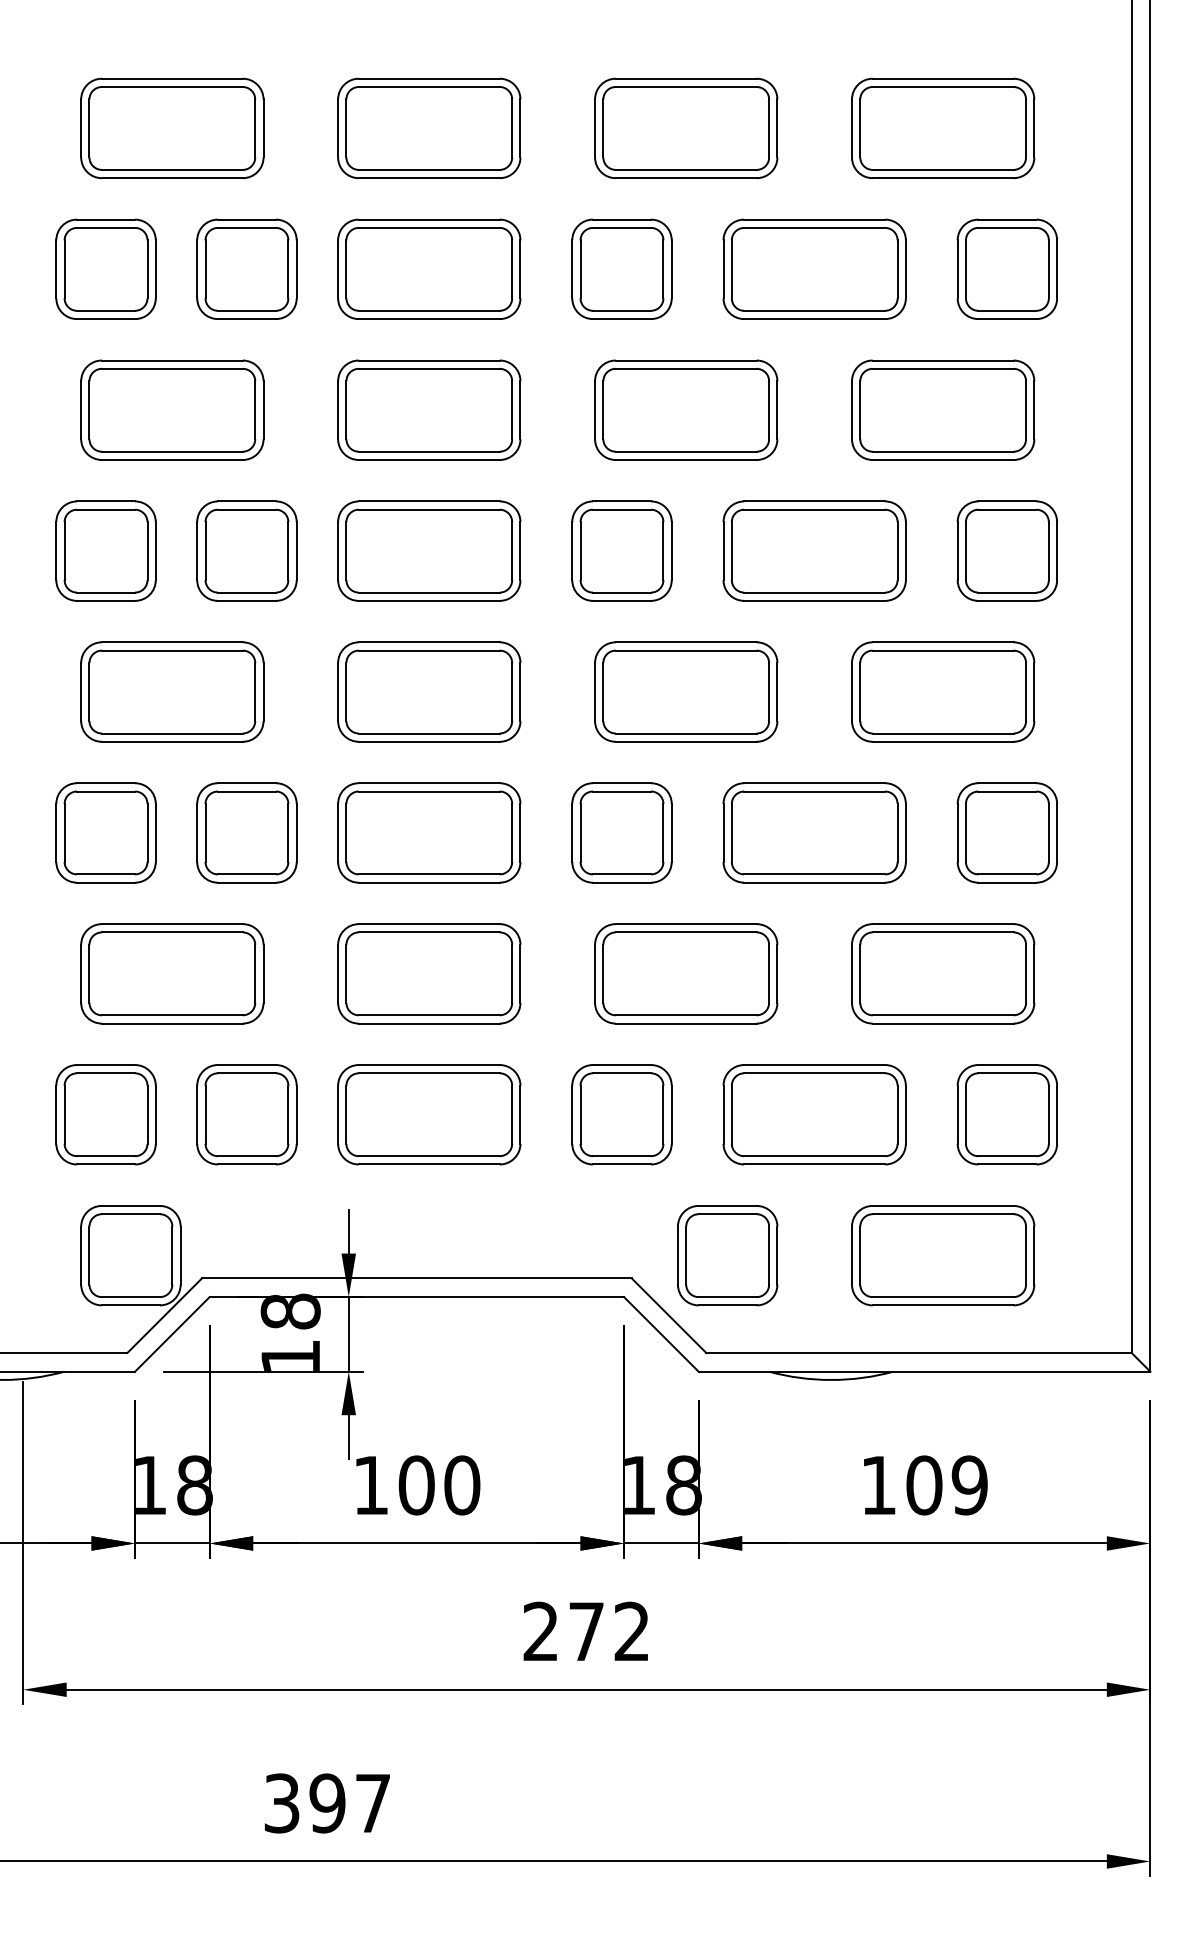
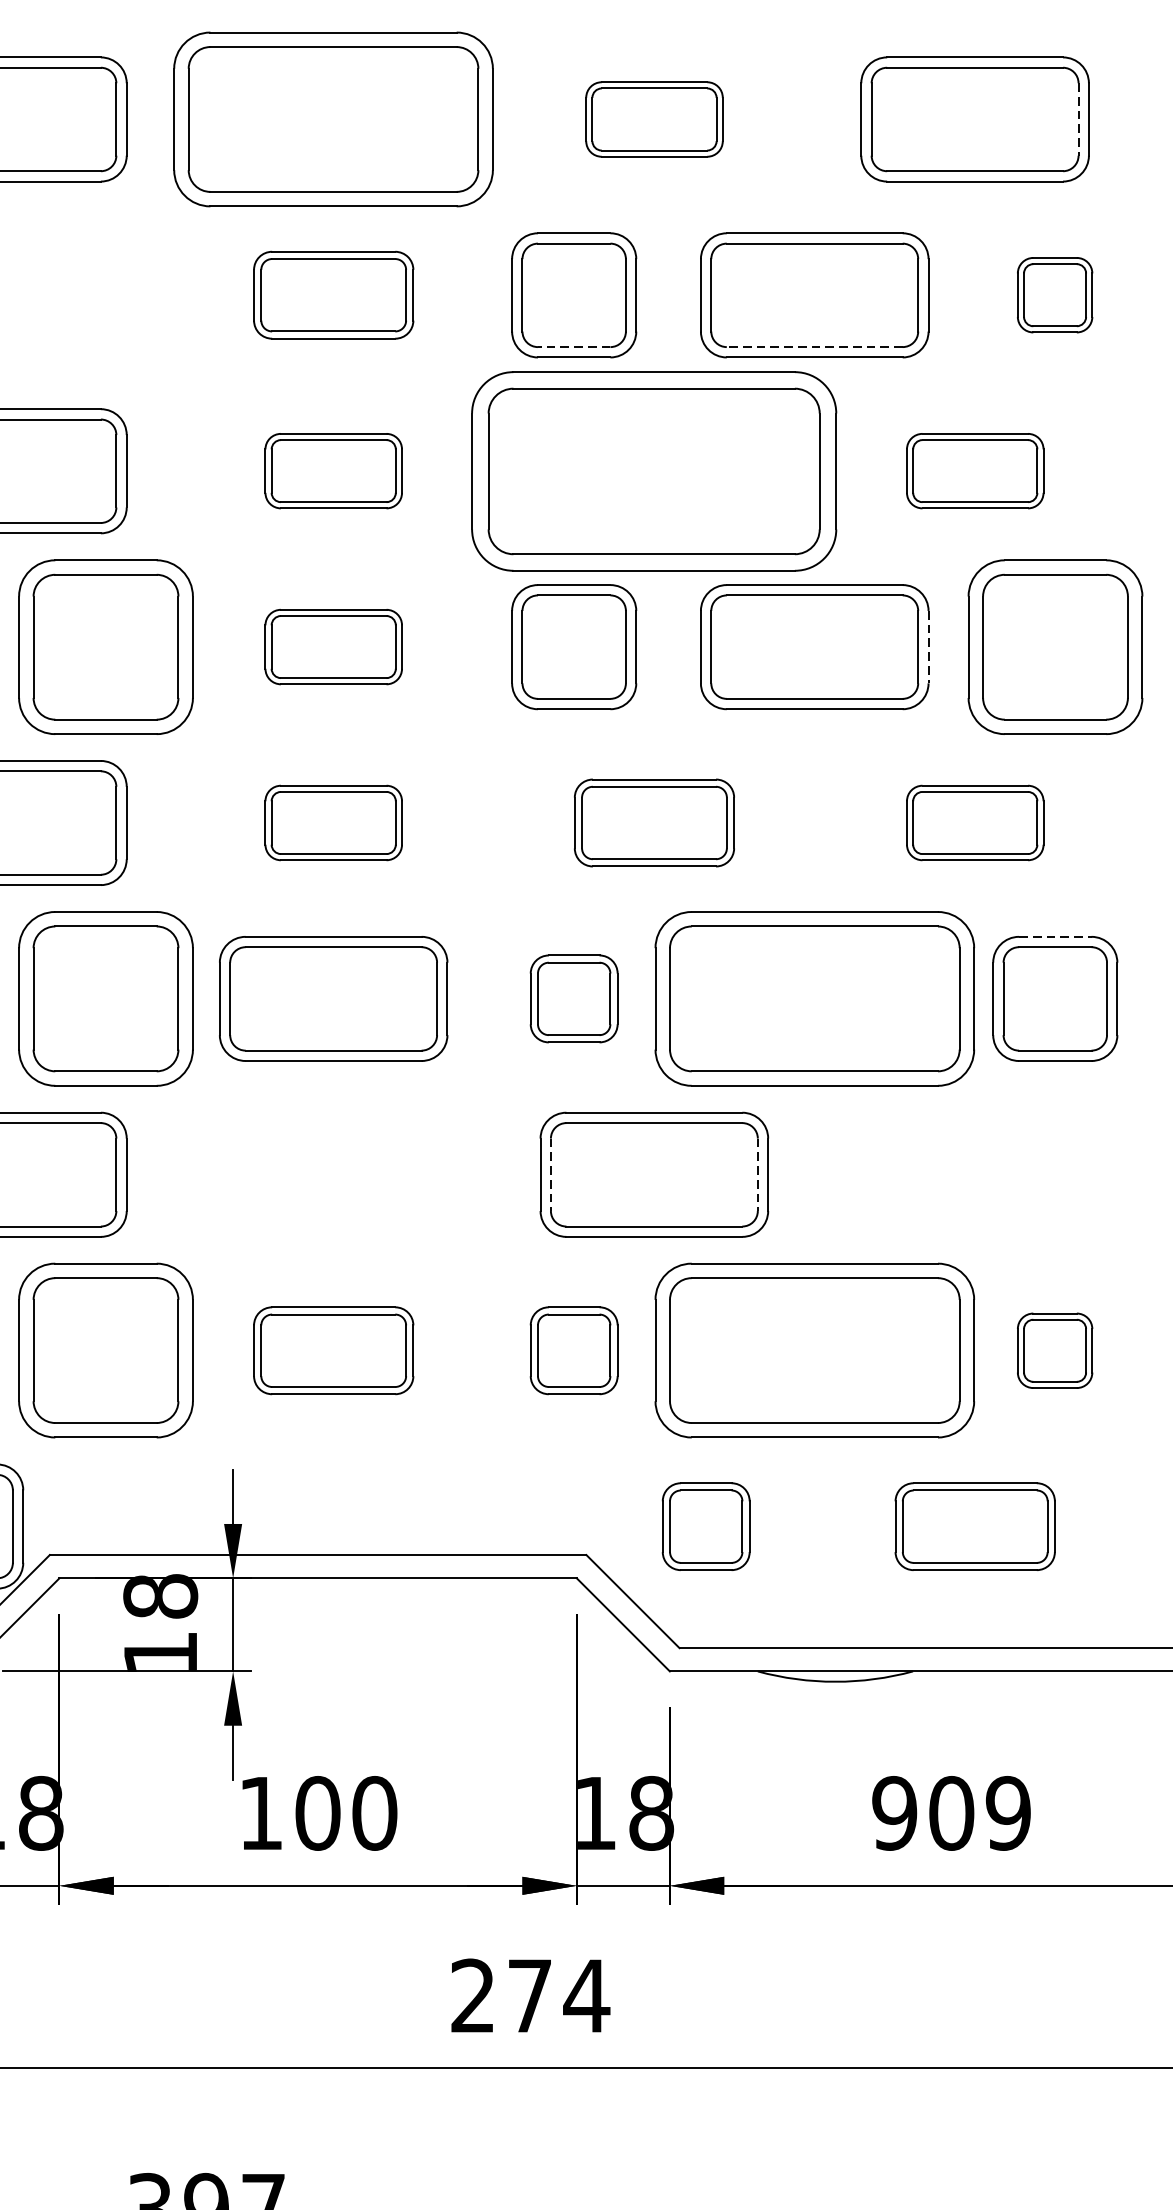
part: (429, 128) -> (333, 119), size x1.4
part: (686, 128) -> (654, 119), size x0.6
line: (1026, 128) -> (1079, 119), solid -> dashed
part: (246, 268) -> (105, 294), removed
part: (429, 268) -> (333, 294), size x0.7
part: (1006, 268) -> (1054, 294), size x0.6
line: (621, 310) -> (573, 346), solid -> dashed
line: (814, 310) -> (814, 346), solid -> dashed
part: (429, 409) -> (333, 470), size x0.6
part: (686, 409) -> (654, 470), size x1.6
part: (943, 409) -> (975, 470), size x0.6
part: (246, 550) -> (105, 646), size x1.4
part: (429, 550) -> (333, 646), size x0.6
part: (1006, 550) -> (1054, 646), size x1.4
line: (905, 551) -> (928, 647), solid -> dashed
part: (429, 691) -> (333, 822), size x0.6
part: (686, 691) -> (654, 822), size x0.7
part: (943, 691) -> (975, 822), size x0.6
line: (1007, 783) -> (1055, 937), solid -> dashed
part: (246, 832) -> (105, 998), size x1.4
part: (621, 832) -> (573, 998), size x0.7
part: (814, 832) -> (814, 998), size x1.4
part: (429, 973) -> (333, 1174), removed
part: (943, 973) -> (975, 1174), removed
line: (603, 974) -> (551, 1175), solid -> dashed
line: (769, 974) -> (758, 1175), solid -> dashed
part: (246, 1114) -> (105, 1350), size x1.4
part: (429, 1114) -> (333, 1350), size x0.7
part: (621, 1114) -> (573, 1350), size x0.7
part: (814, 1114) -> (814, 1350), size x1.4
part: (1006, 1114) -> (1054, 1350), size x0.6
part: (727, 1255) -> (705, 1526), size x0.7
part: (943, 1255) -> (975, 1526), size x0.7
text: (878, 1485) -> (894, 1813), 109 -> 909
text: (631, 1630) -> (586, 1994), 272 -> 274

